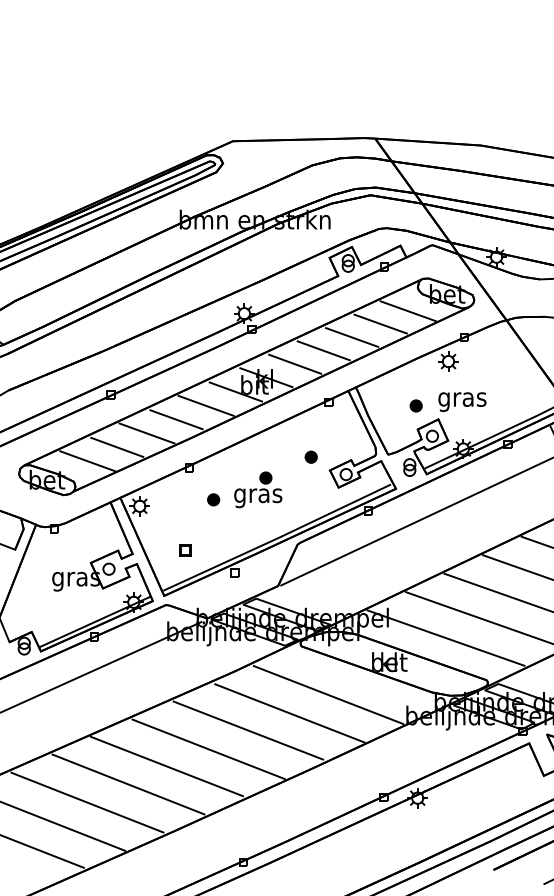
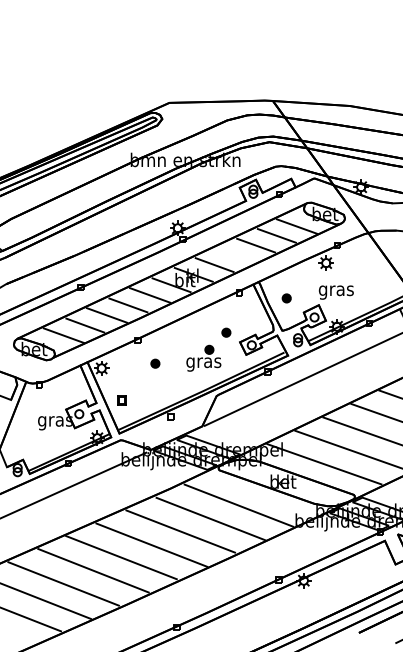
line: (323, 351) -> (235, 255), removed
part: (415, 406) -> (286, 298), moved
part: (257, 488) -> (203, 357), moved
part: (184, 550) -> (121, 400), moved

